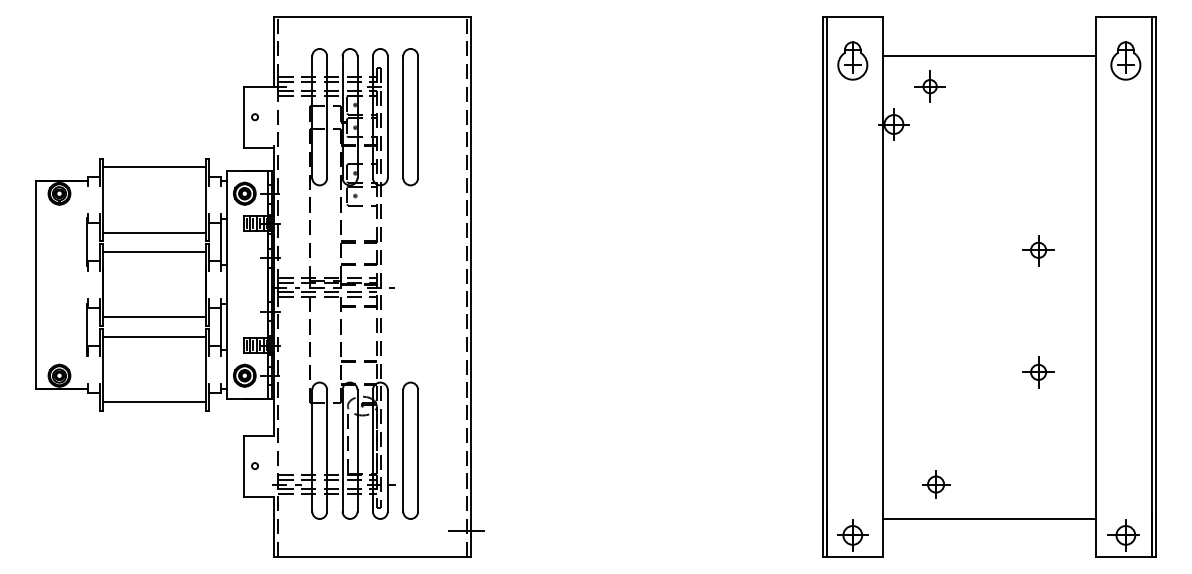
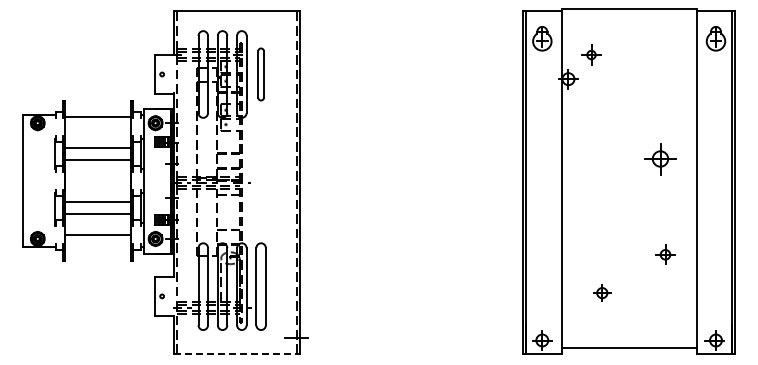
line: (988, 55) -> (628, 8), moved
part: (409, 117) -> (260, 74), size x0.6
line: (153, 167) -> (97, 117), moved
part: (1038, 250) -> (660, 159), size x1.6
part: (1038, 371) -> (665, 254), moved
line: (153, 401) -> (97, 234), moved
part: (936, 483) -> (602, 292), moved
line: (988, 519) -> (628, 348), moved
line: (373, 557) -> (237, 354), solid -> dashed

